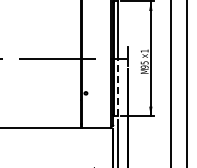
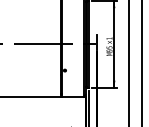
line: (118, 87) -> (89, 66), dashed -> solid

